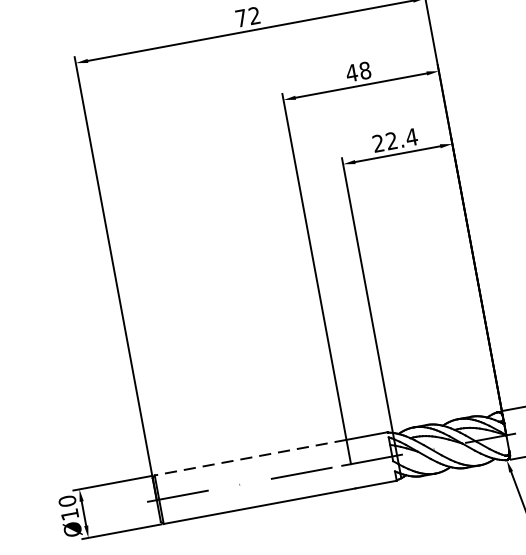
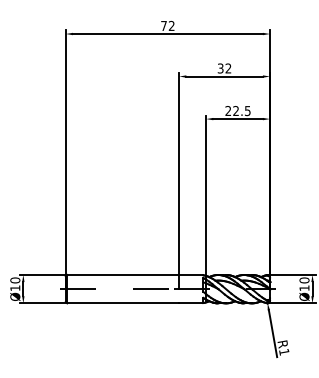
text: (358, 71) -> (224, 68), 48 -> 32
text: (411, 138) -> (247, 111), 22.4 -> 22.5
line: (251, 458) -> (123, 275), dashed -> solid

